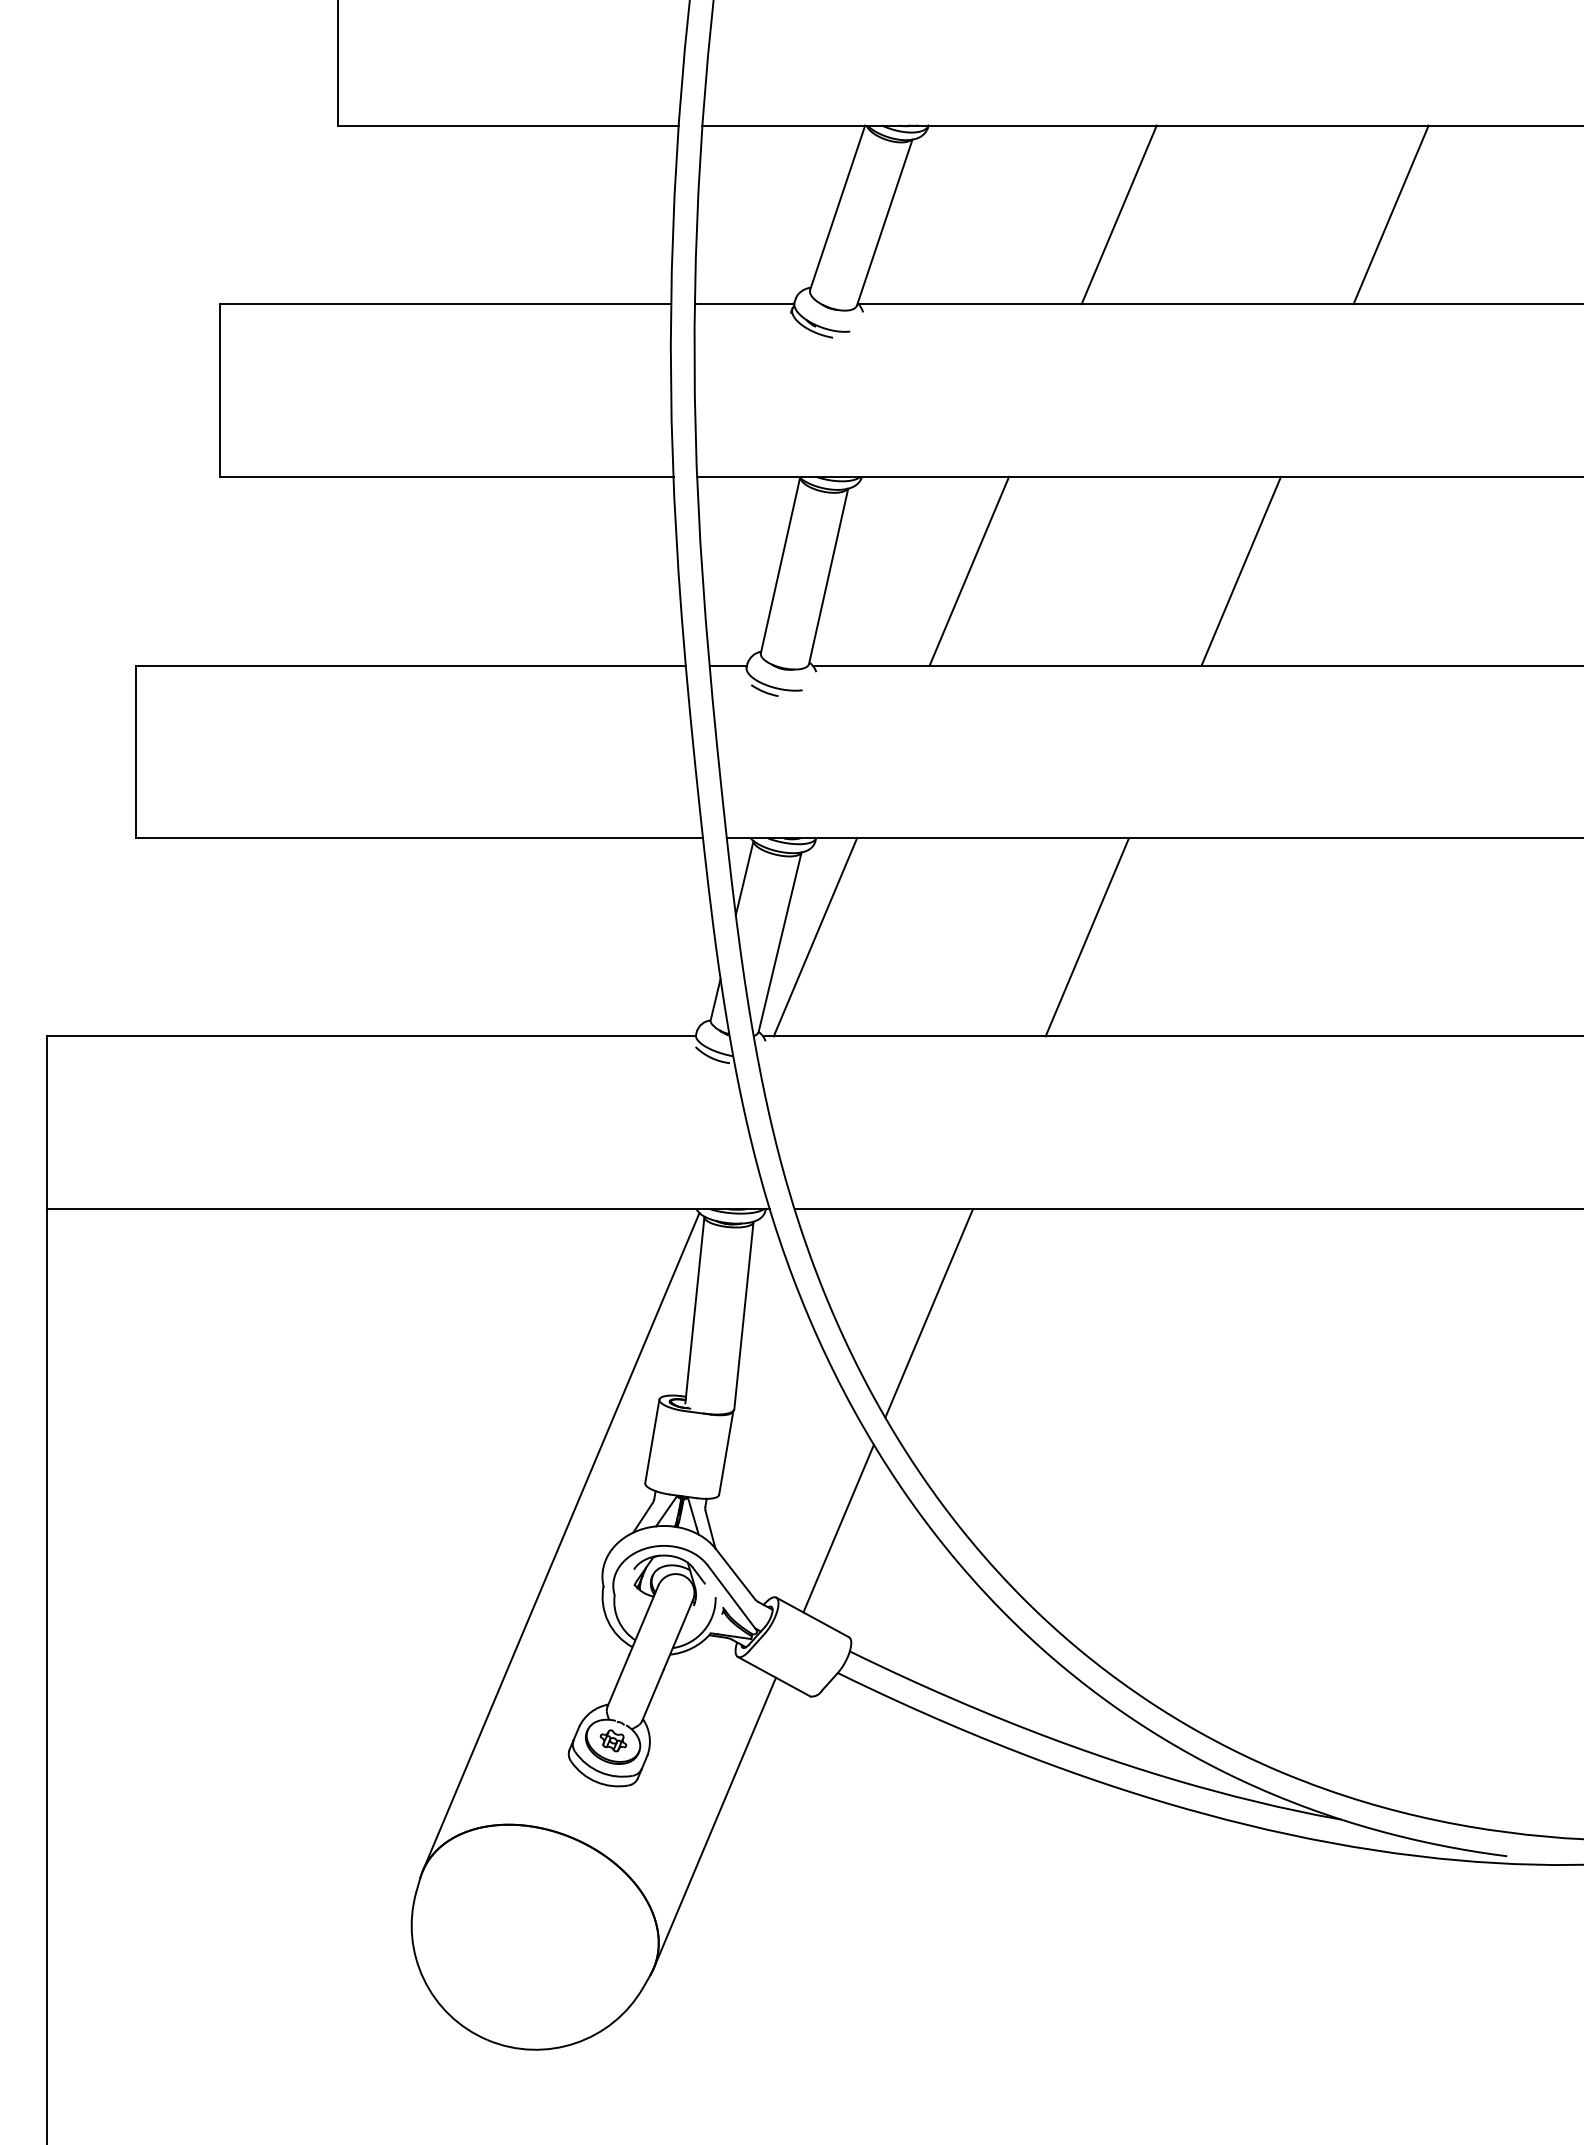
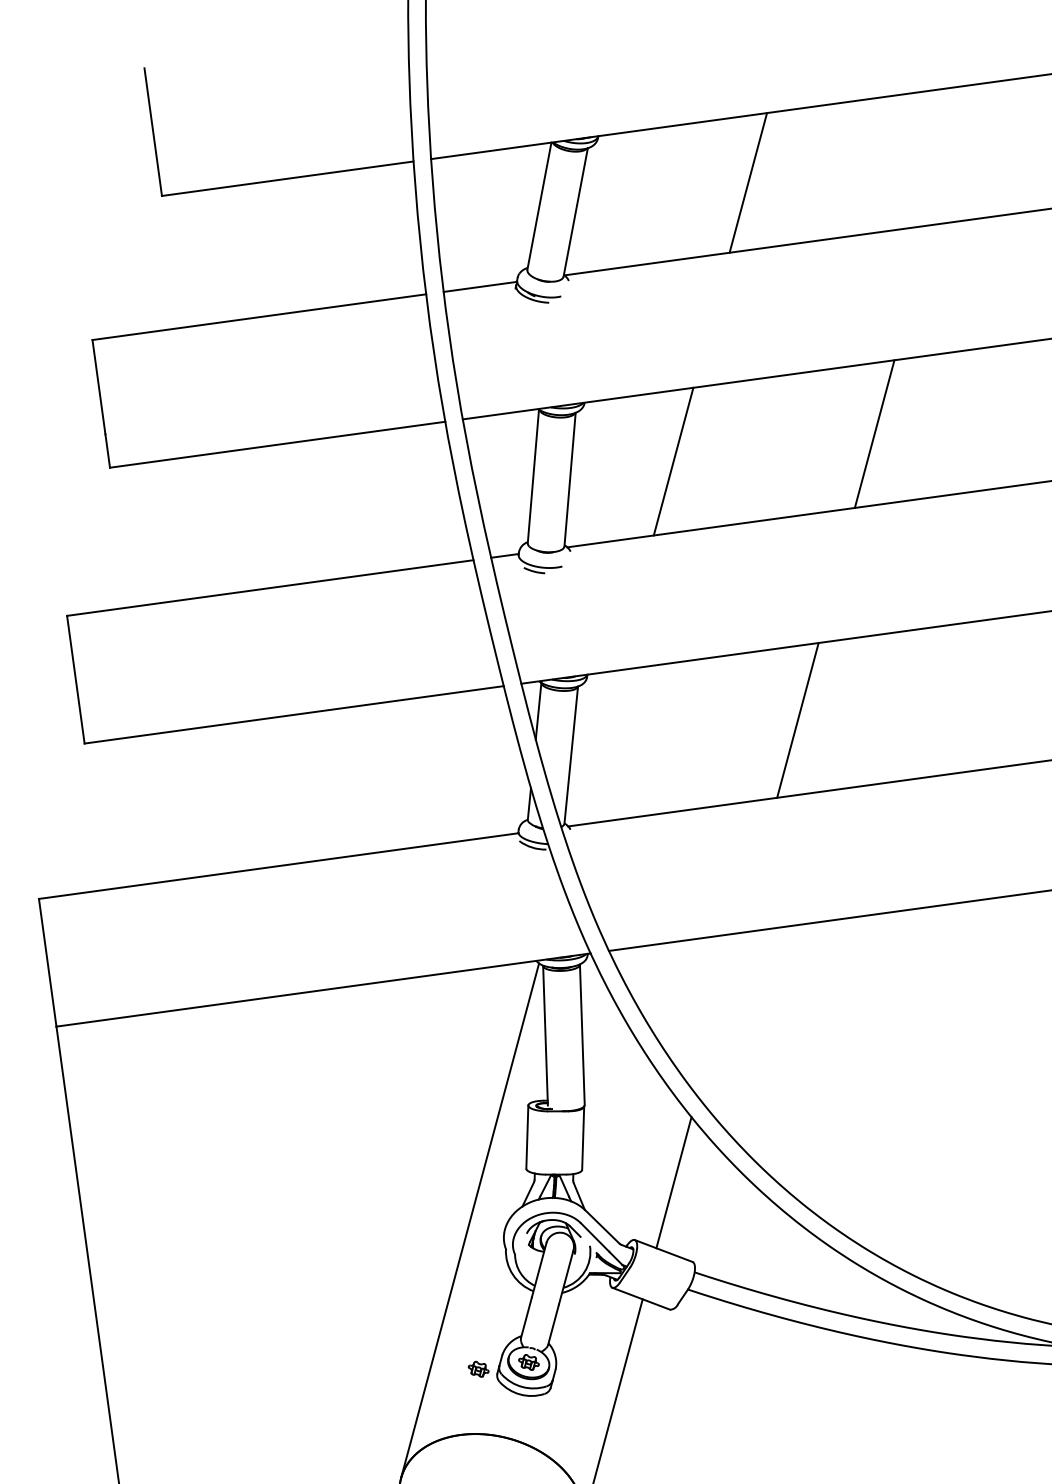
line: (1390, 214) -> (948, 155), removed
line: (814, 937) -> (596, 748), removed
line: (929, 1313) -> (719, 1014), removed
part: (545, 1740) -> (478, 1369), added

